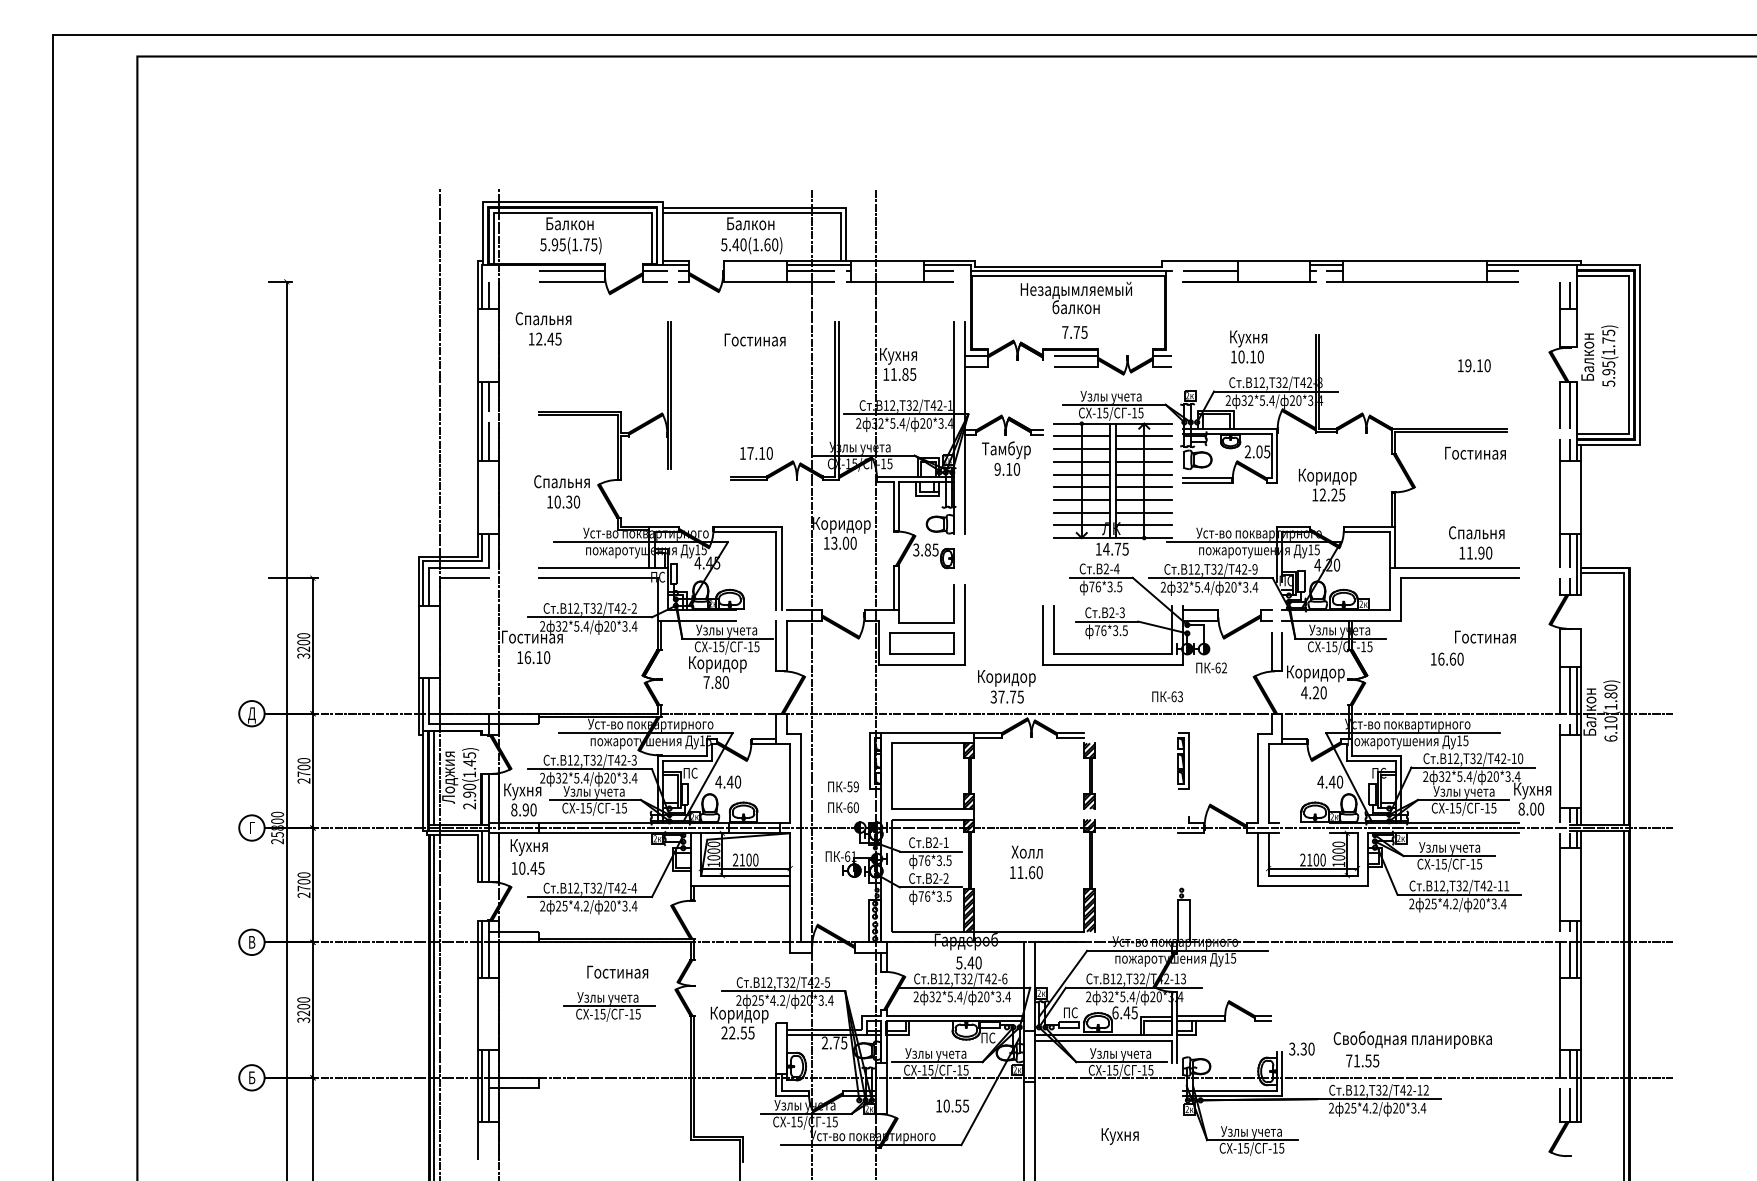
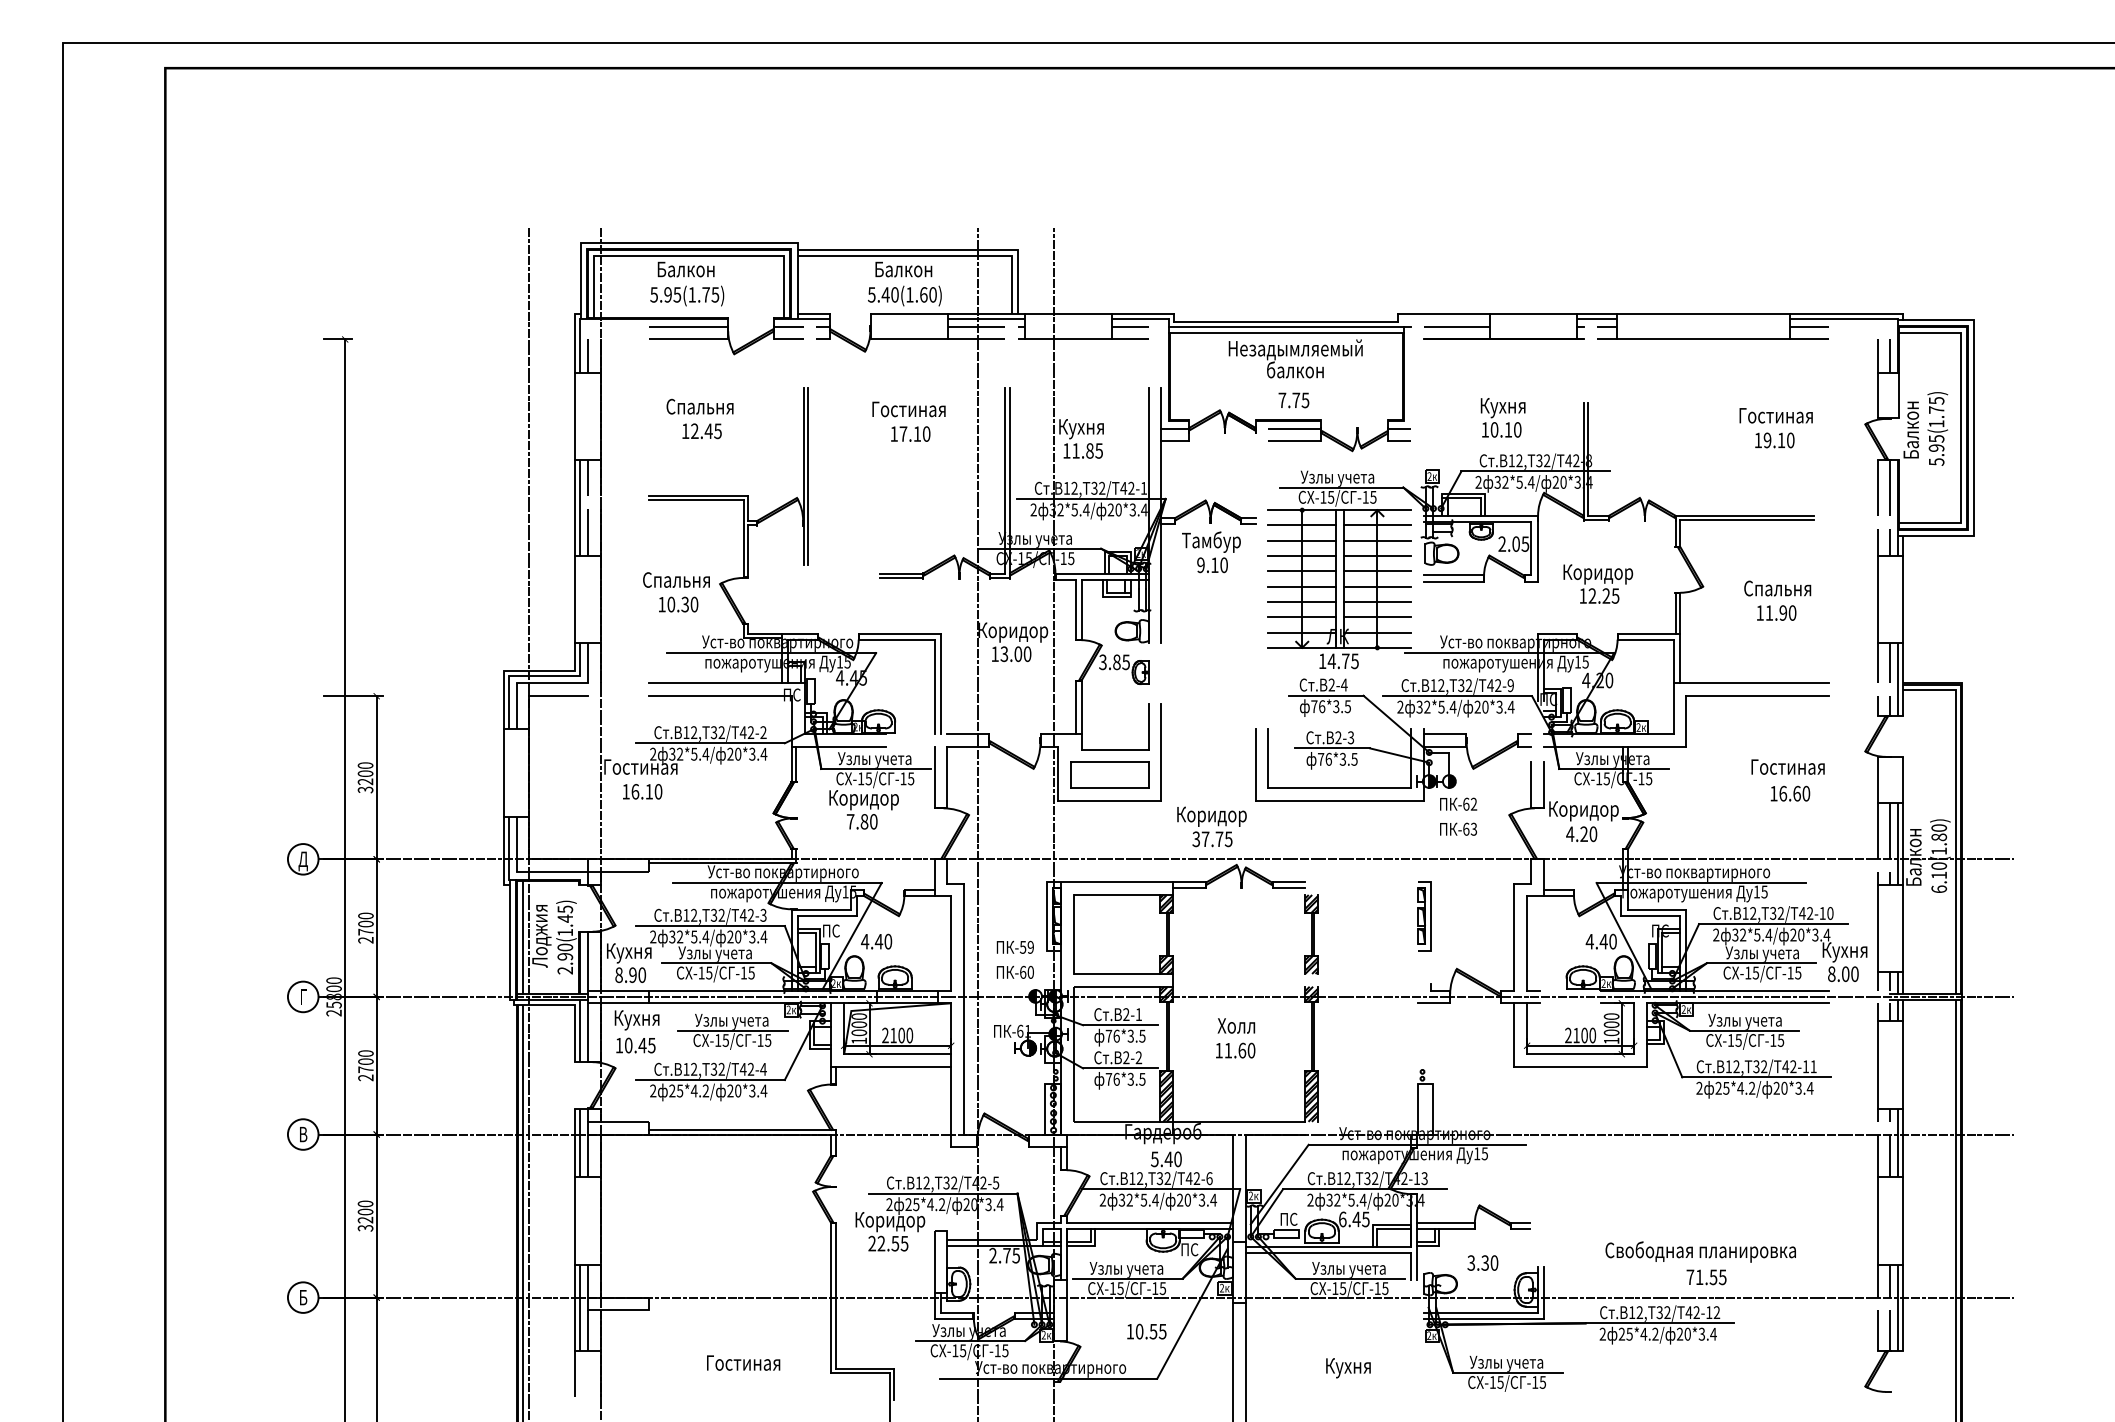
text: (543, 328) -> (699, 418), moved
text: (1475, 452) -> (1776, 414), moved
text: (756, 453) -> (910, 434), moved
text: (1476, 542) -> (1777, 600), moved
text: (1447, 658) -> (1790, 792), moved
text: (1167, 696) -> (1458, 828), moved
text: (617, 971) -> (743, 1362), moved
part: (609, 1006) -> (733, 1031), moved
text: (1301, 1048) -> (1482, 1262), moved
text: (1362, 1060) -> (1706, 1276), moved

